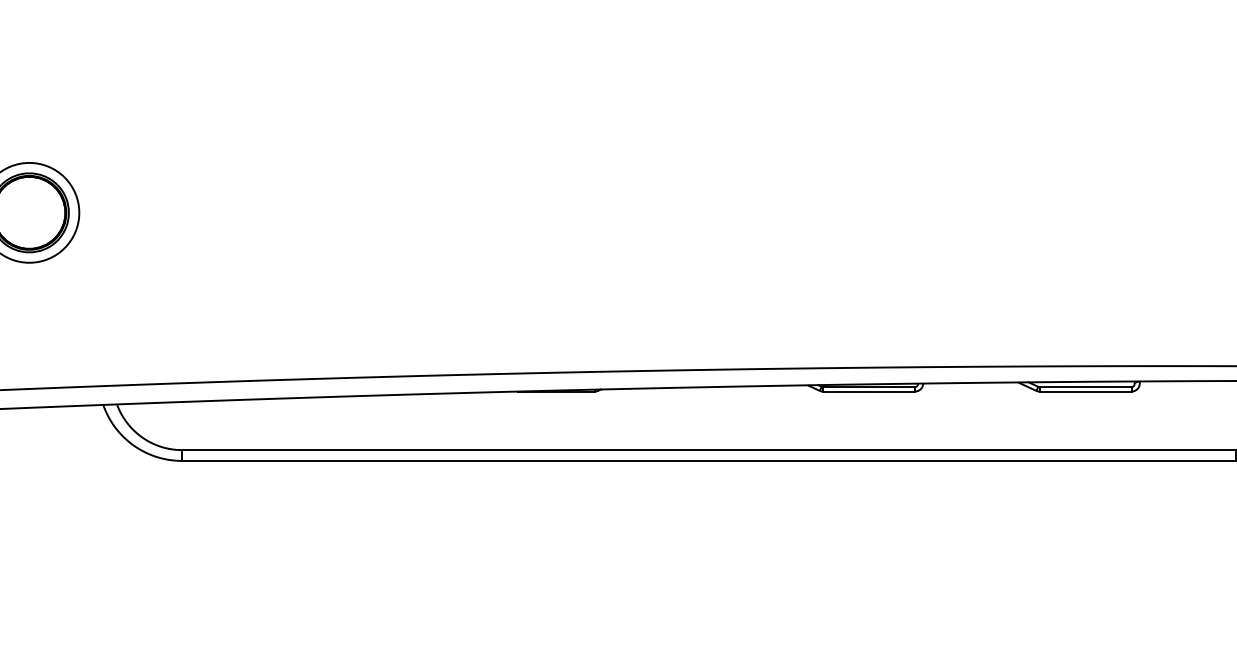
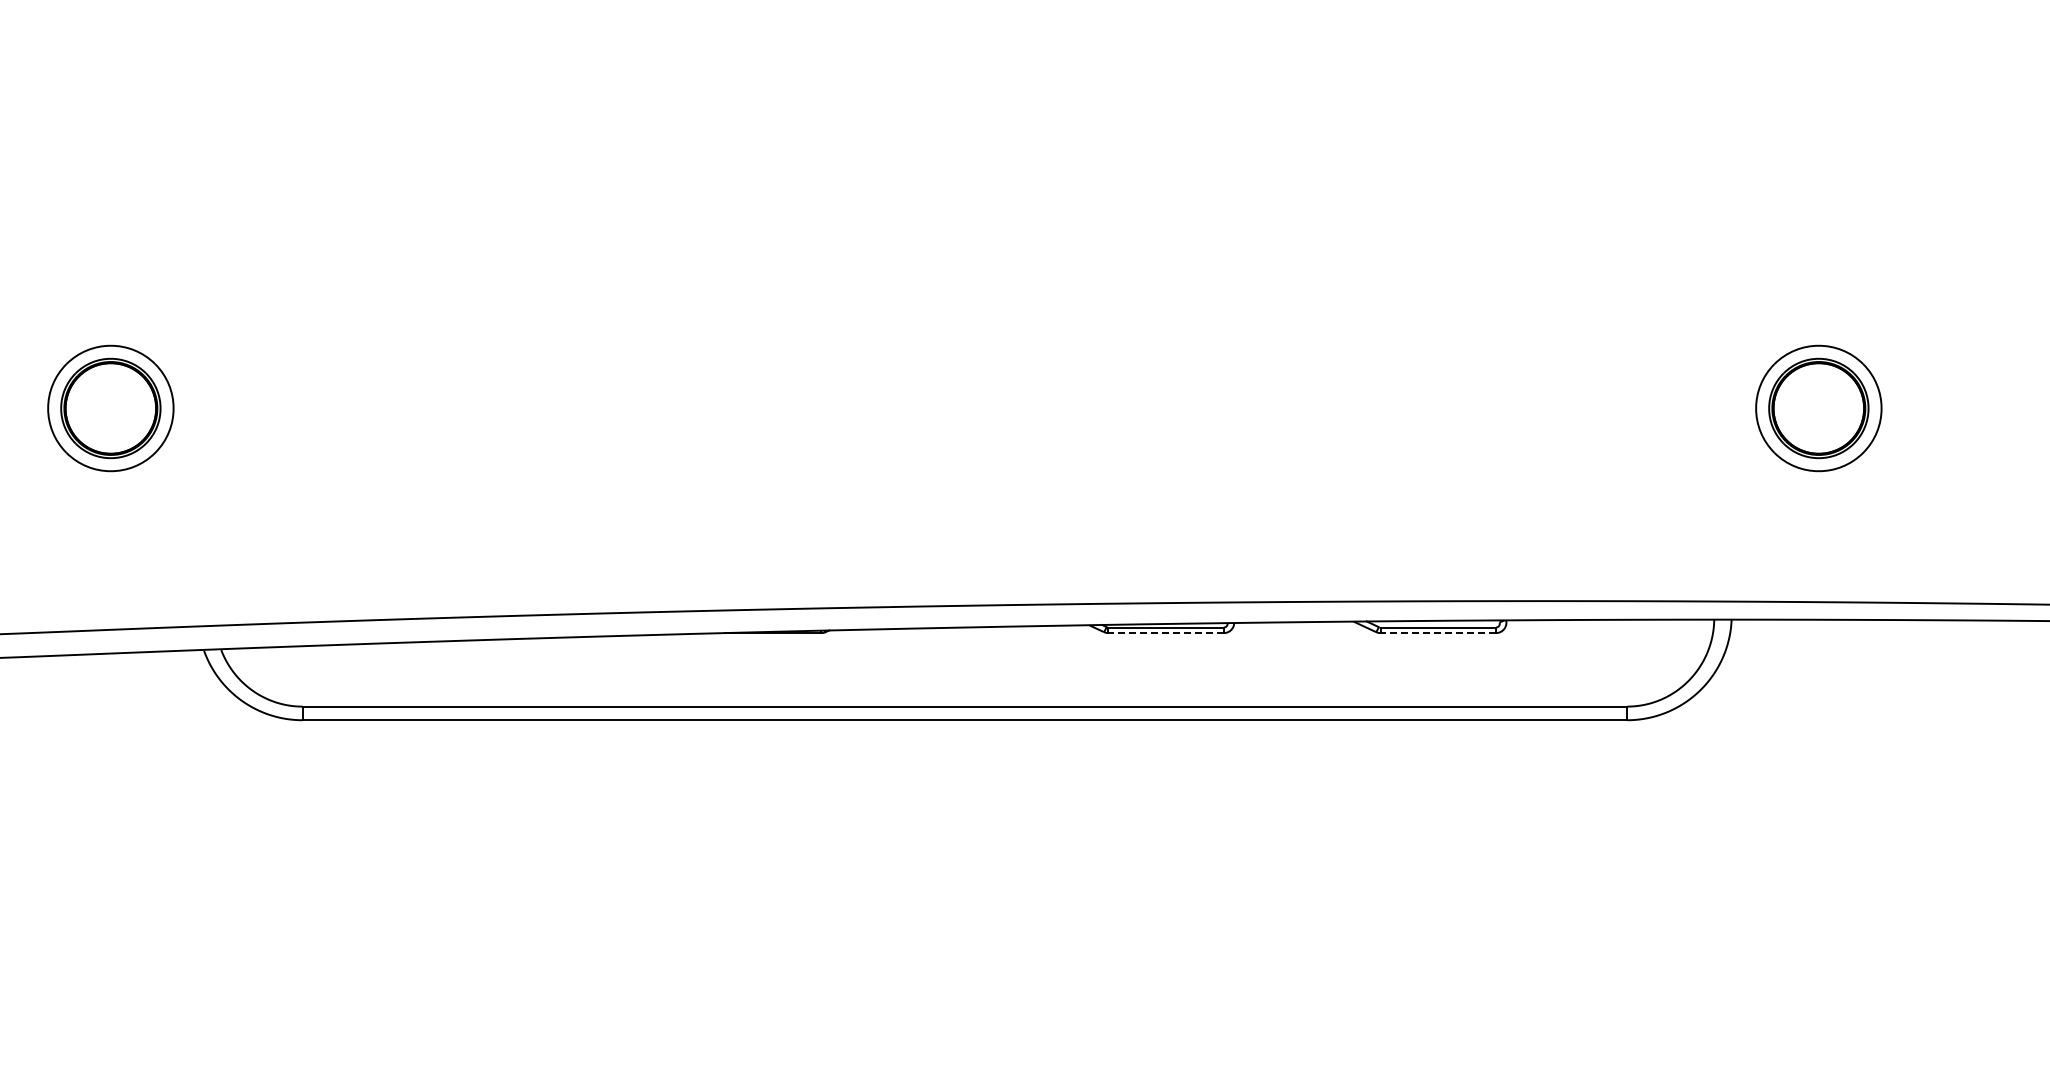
line: (869, 391) -> (1166, 633), solid -> dashed
line: (1085, 391) -> (1438, 633), solid -> dashed

